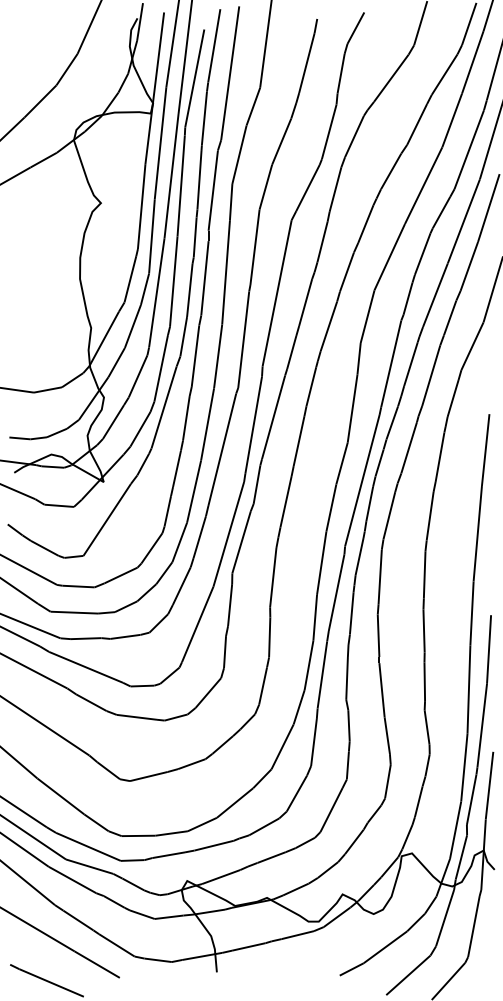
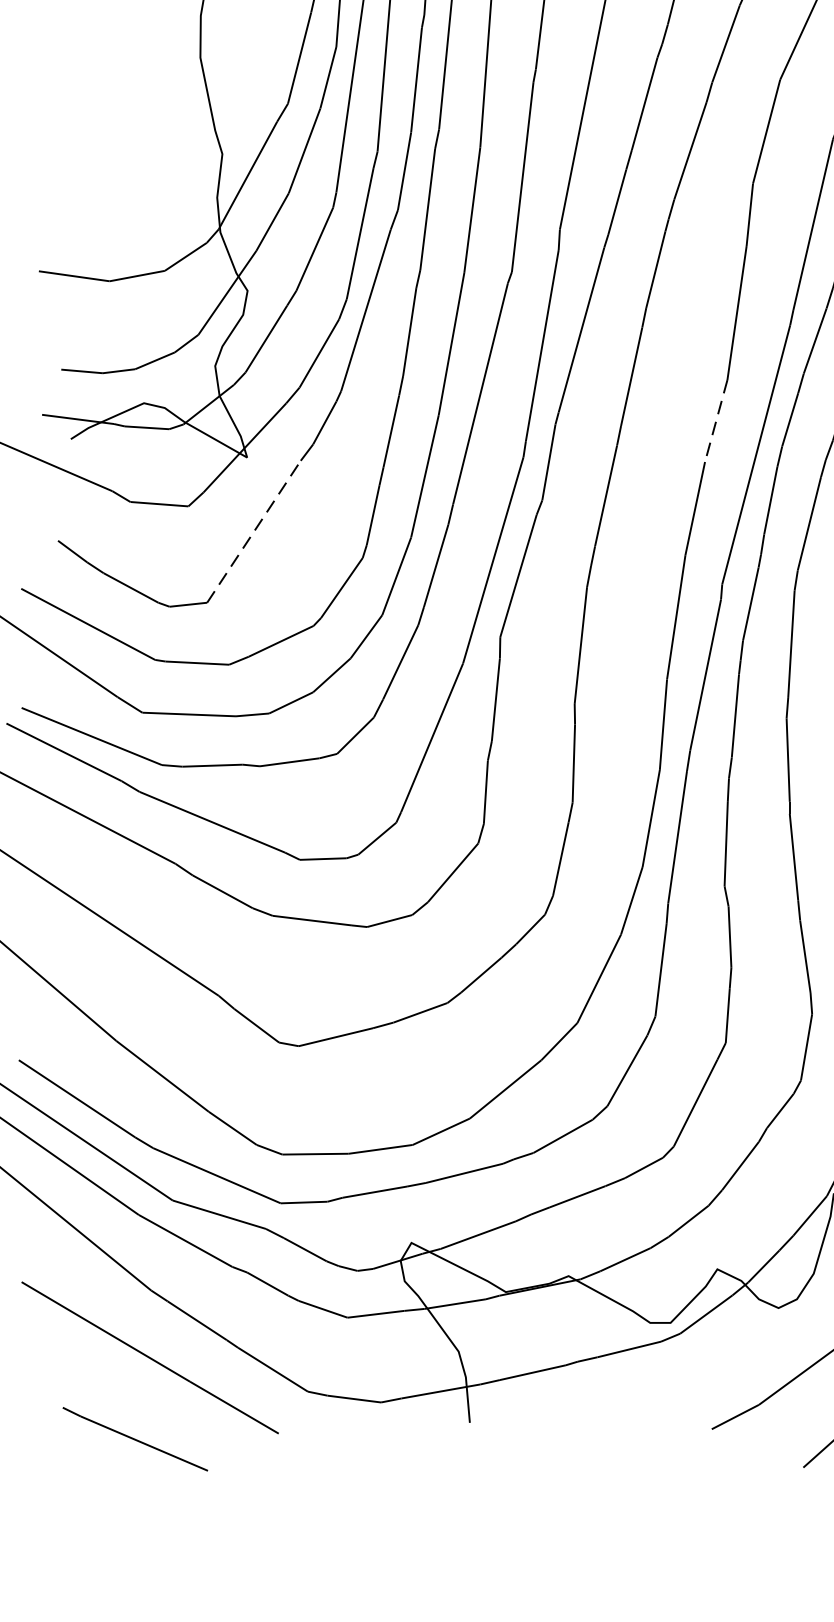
line: (342, 463) -> (717, 420), solid -> dashed
line: (107, 519) -> (254, 531), solid -> dashed

